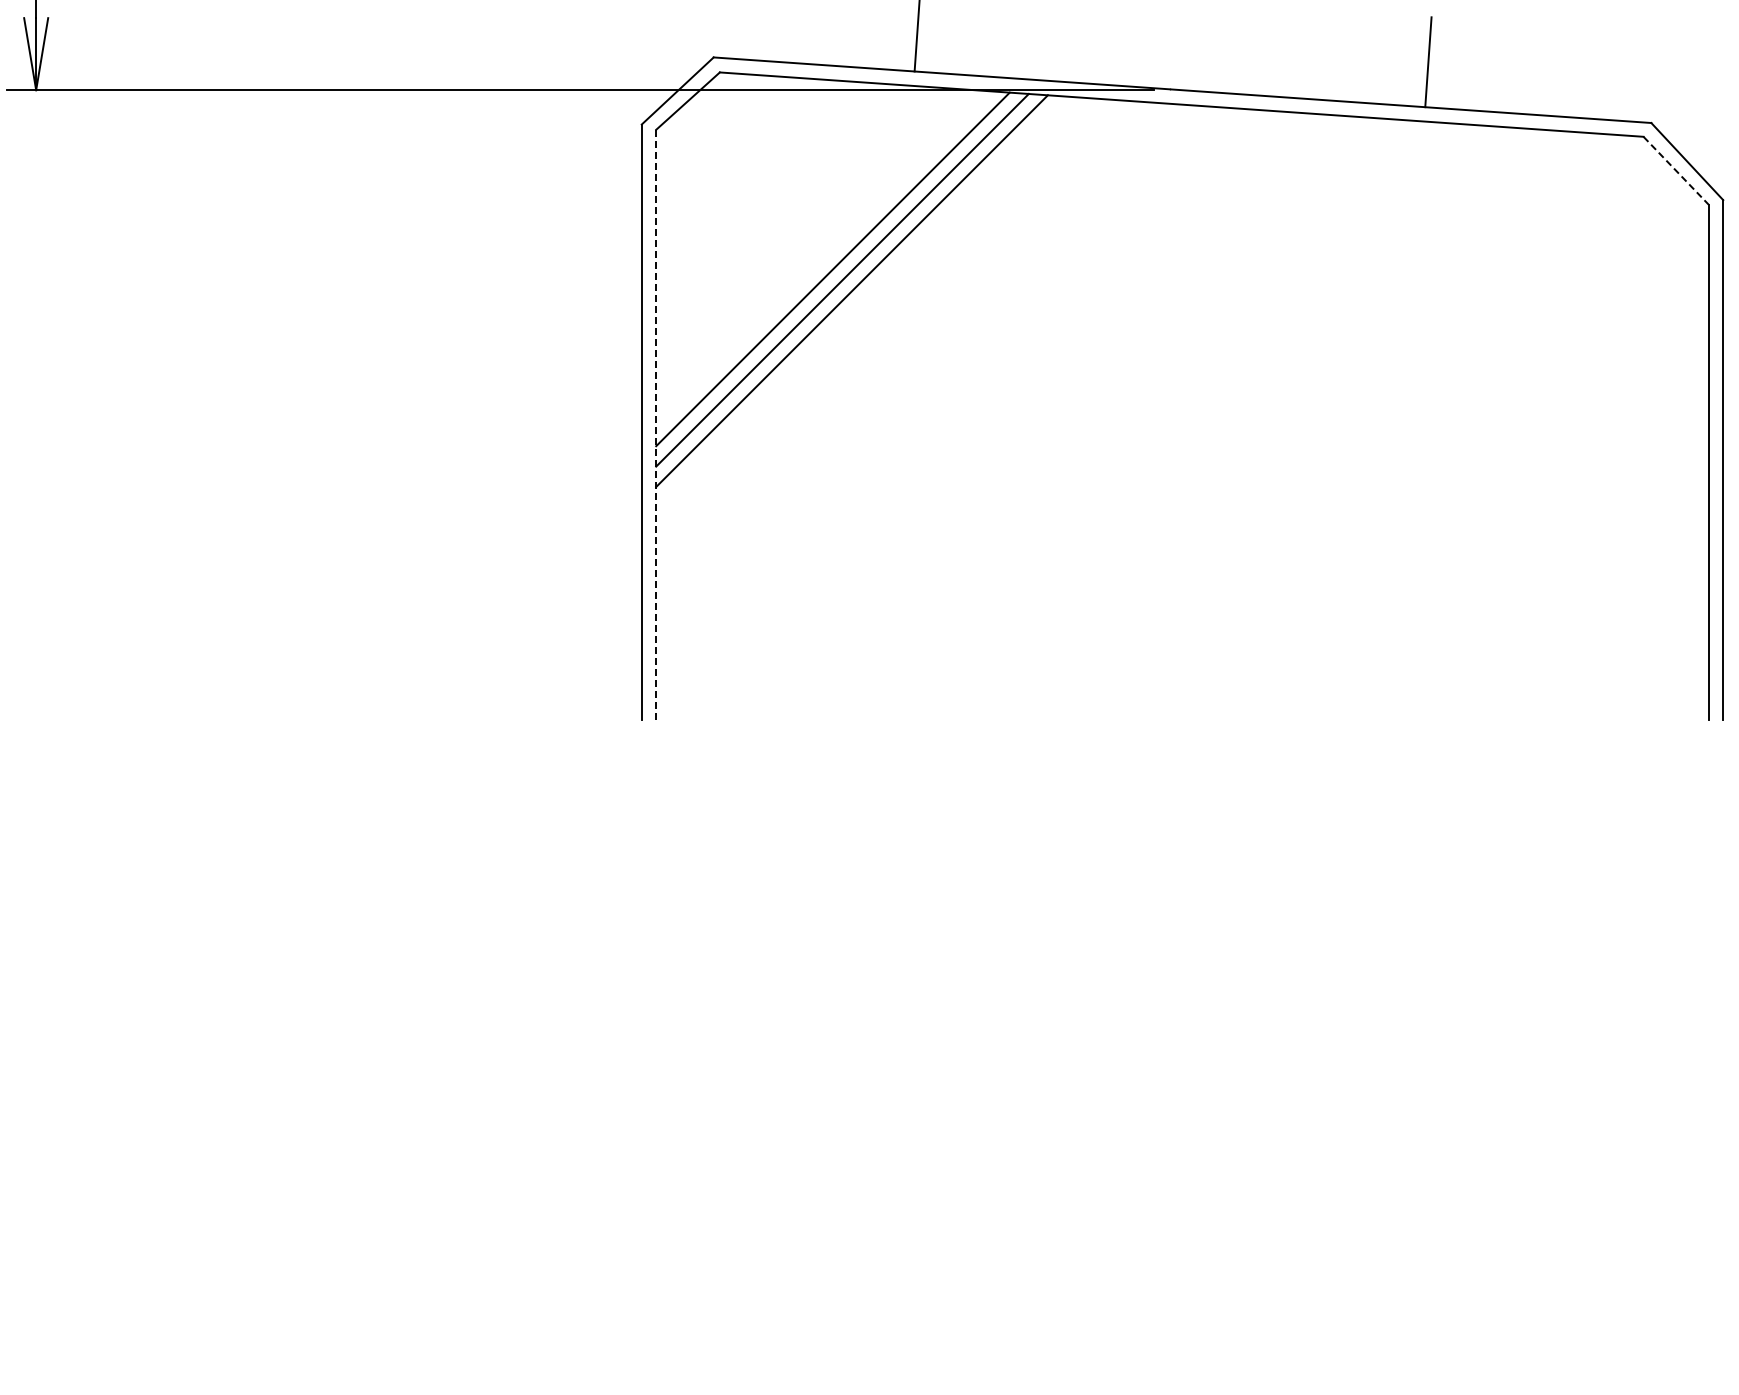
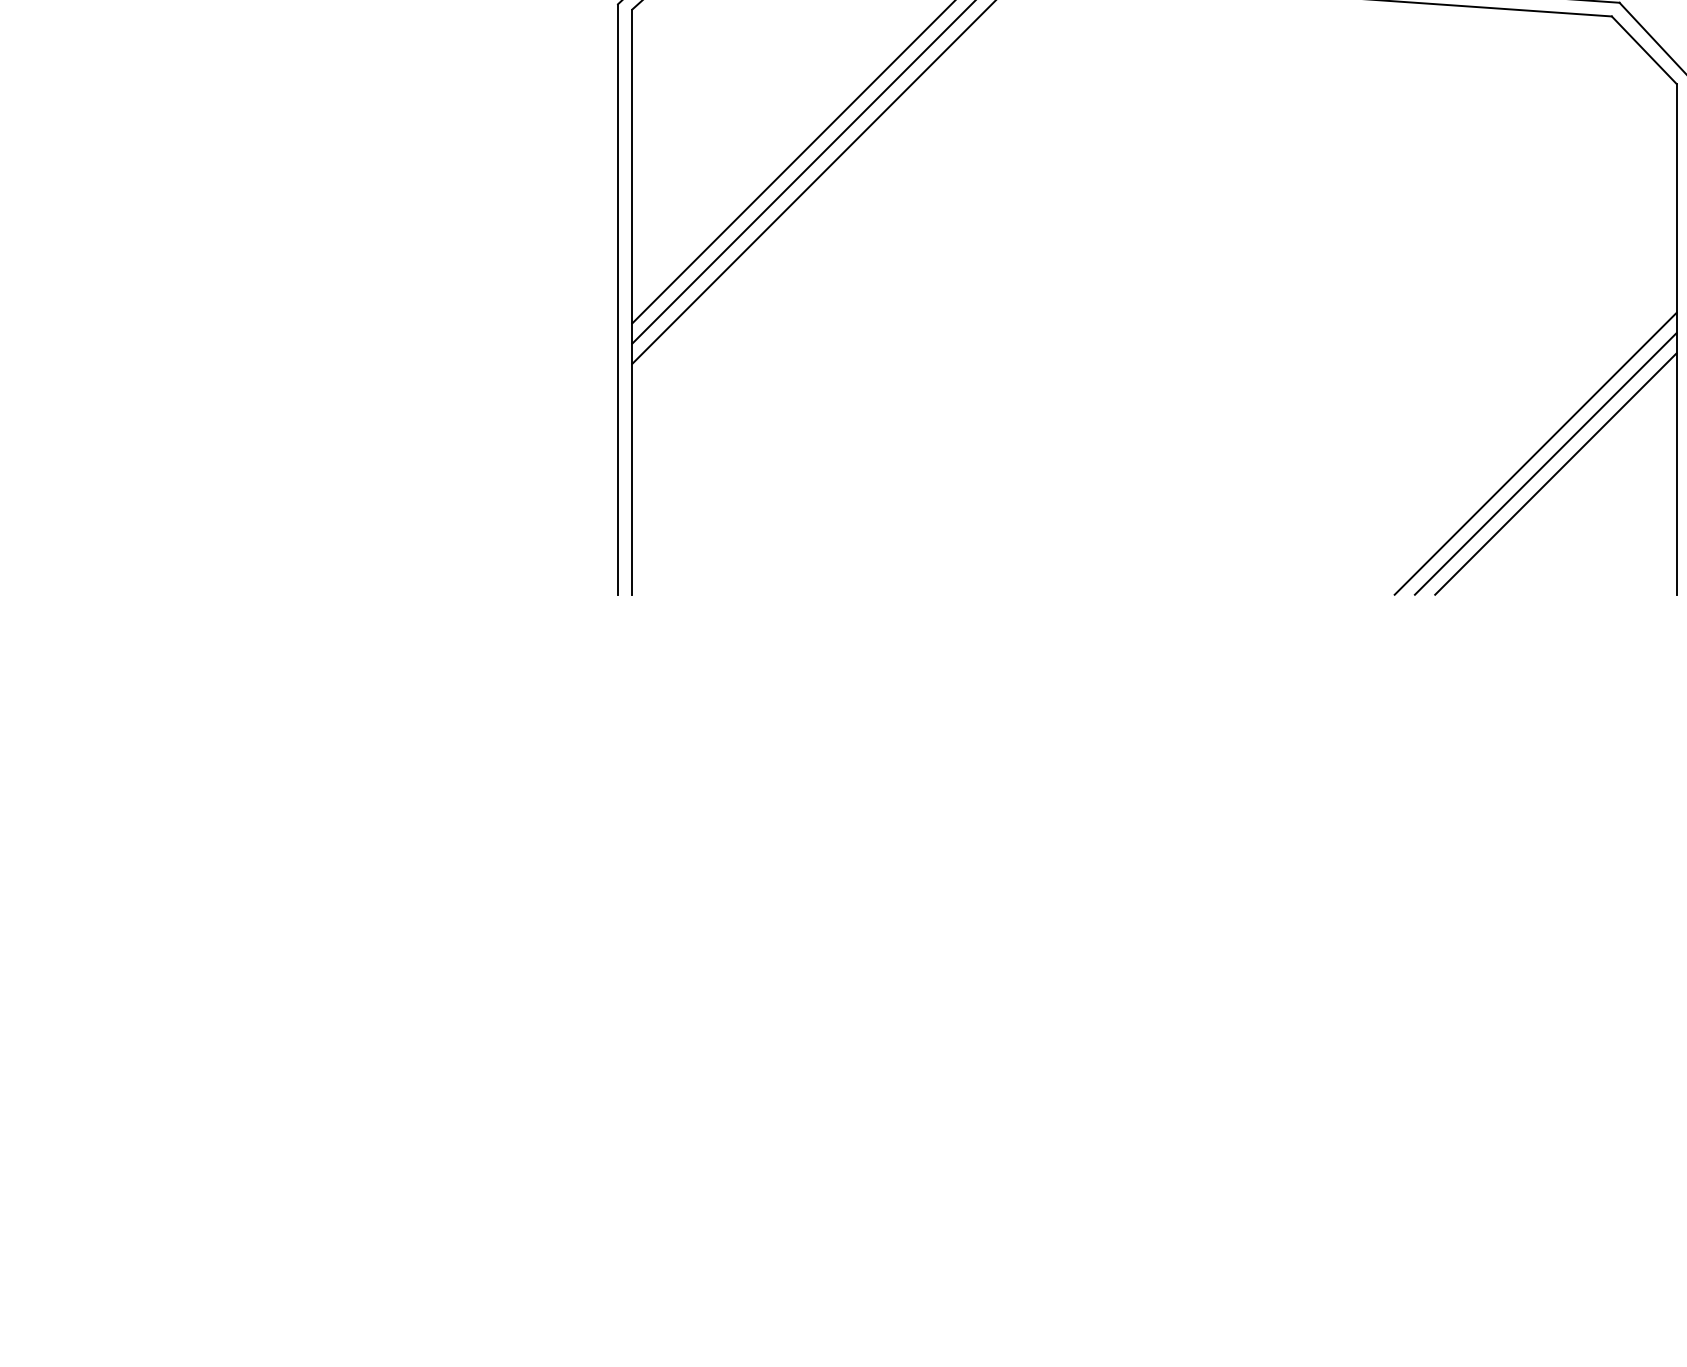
line: (1676, 171) -> (1644, 50), dashed -> solid
line: (656, 424) -> (632, 301), dashed -> solid
line: (1566, 577) -> (1535, 453), added
line: (1576, 587) -> (1545, 463), added
line: (1586, 597) -> (1555, 473), added

